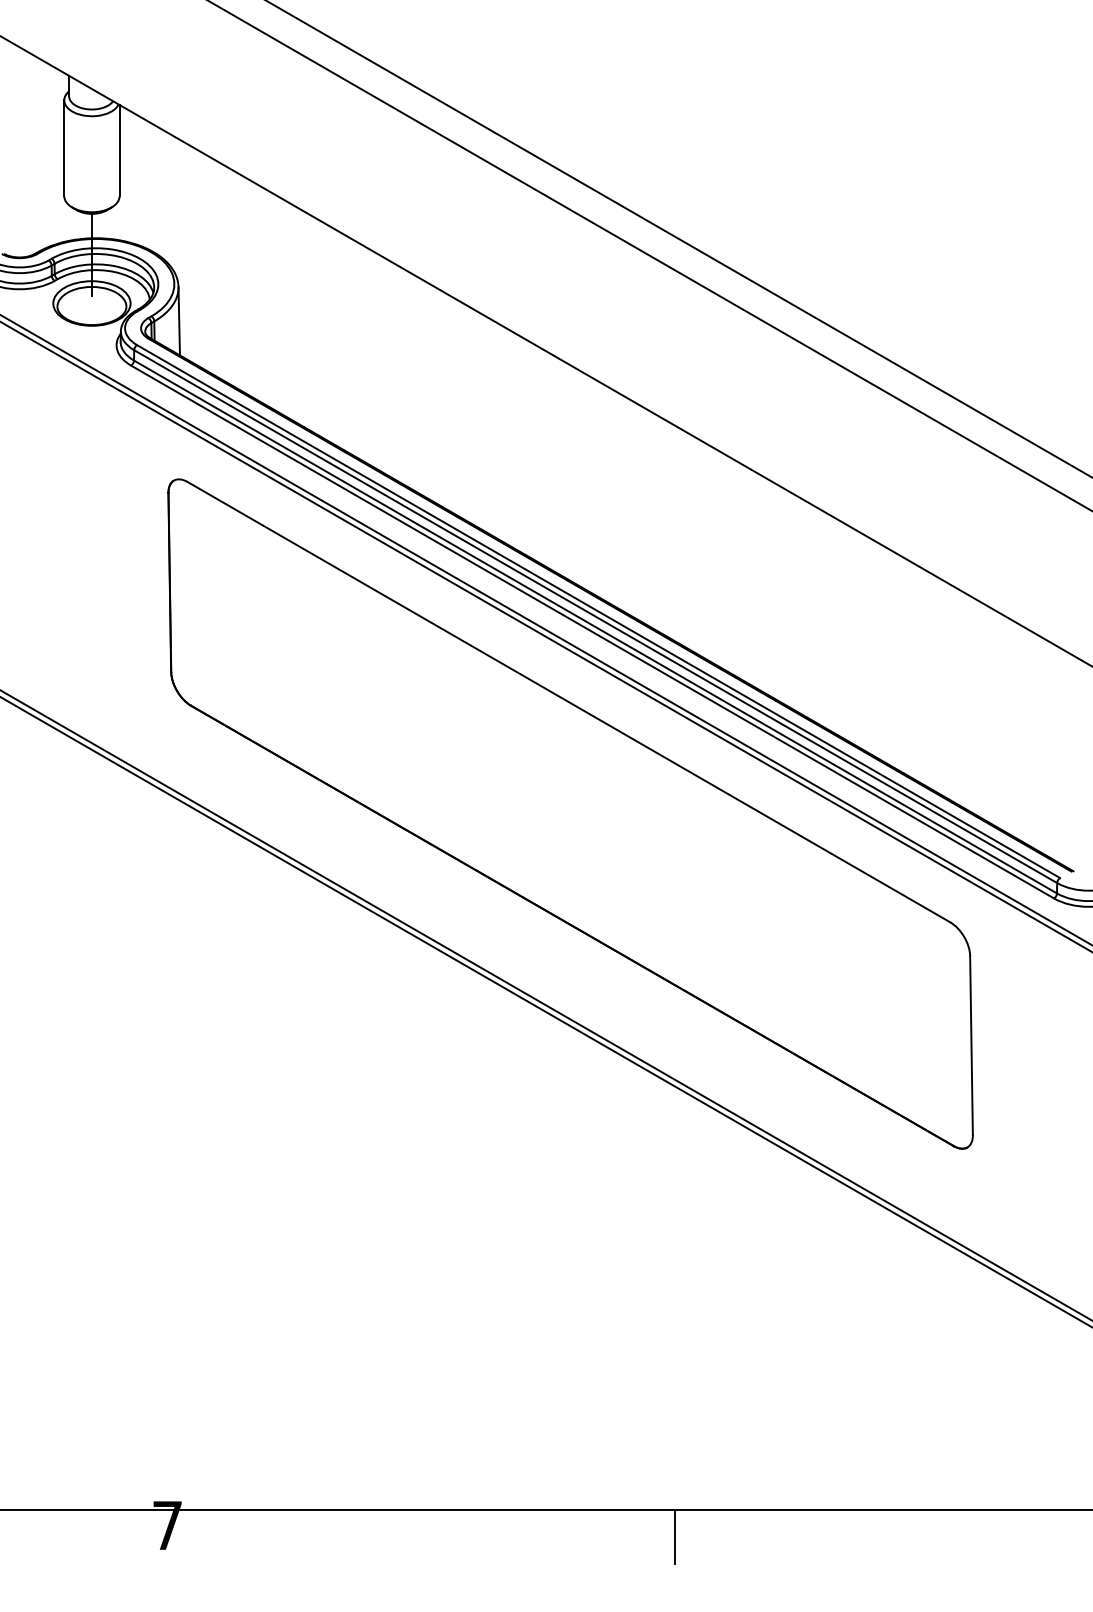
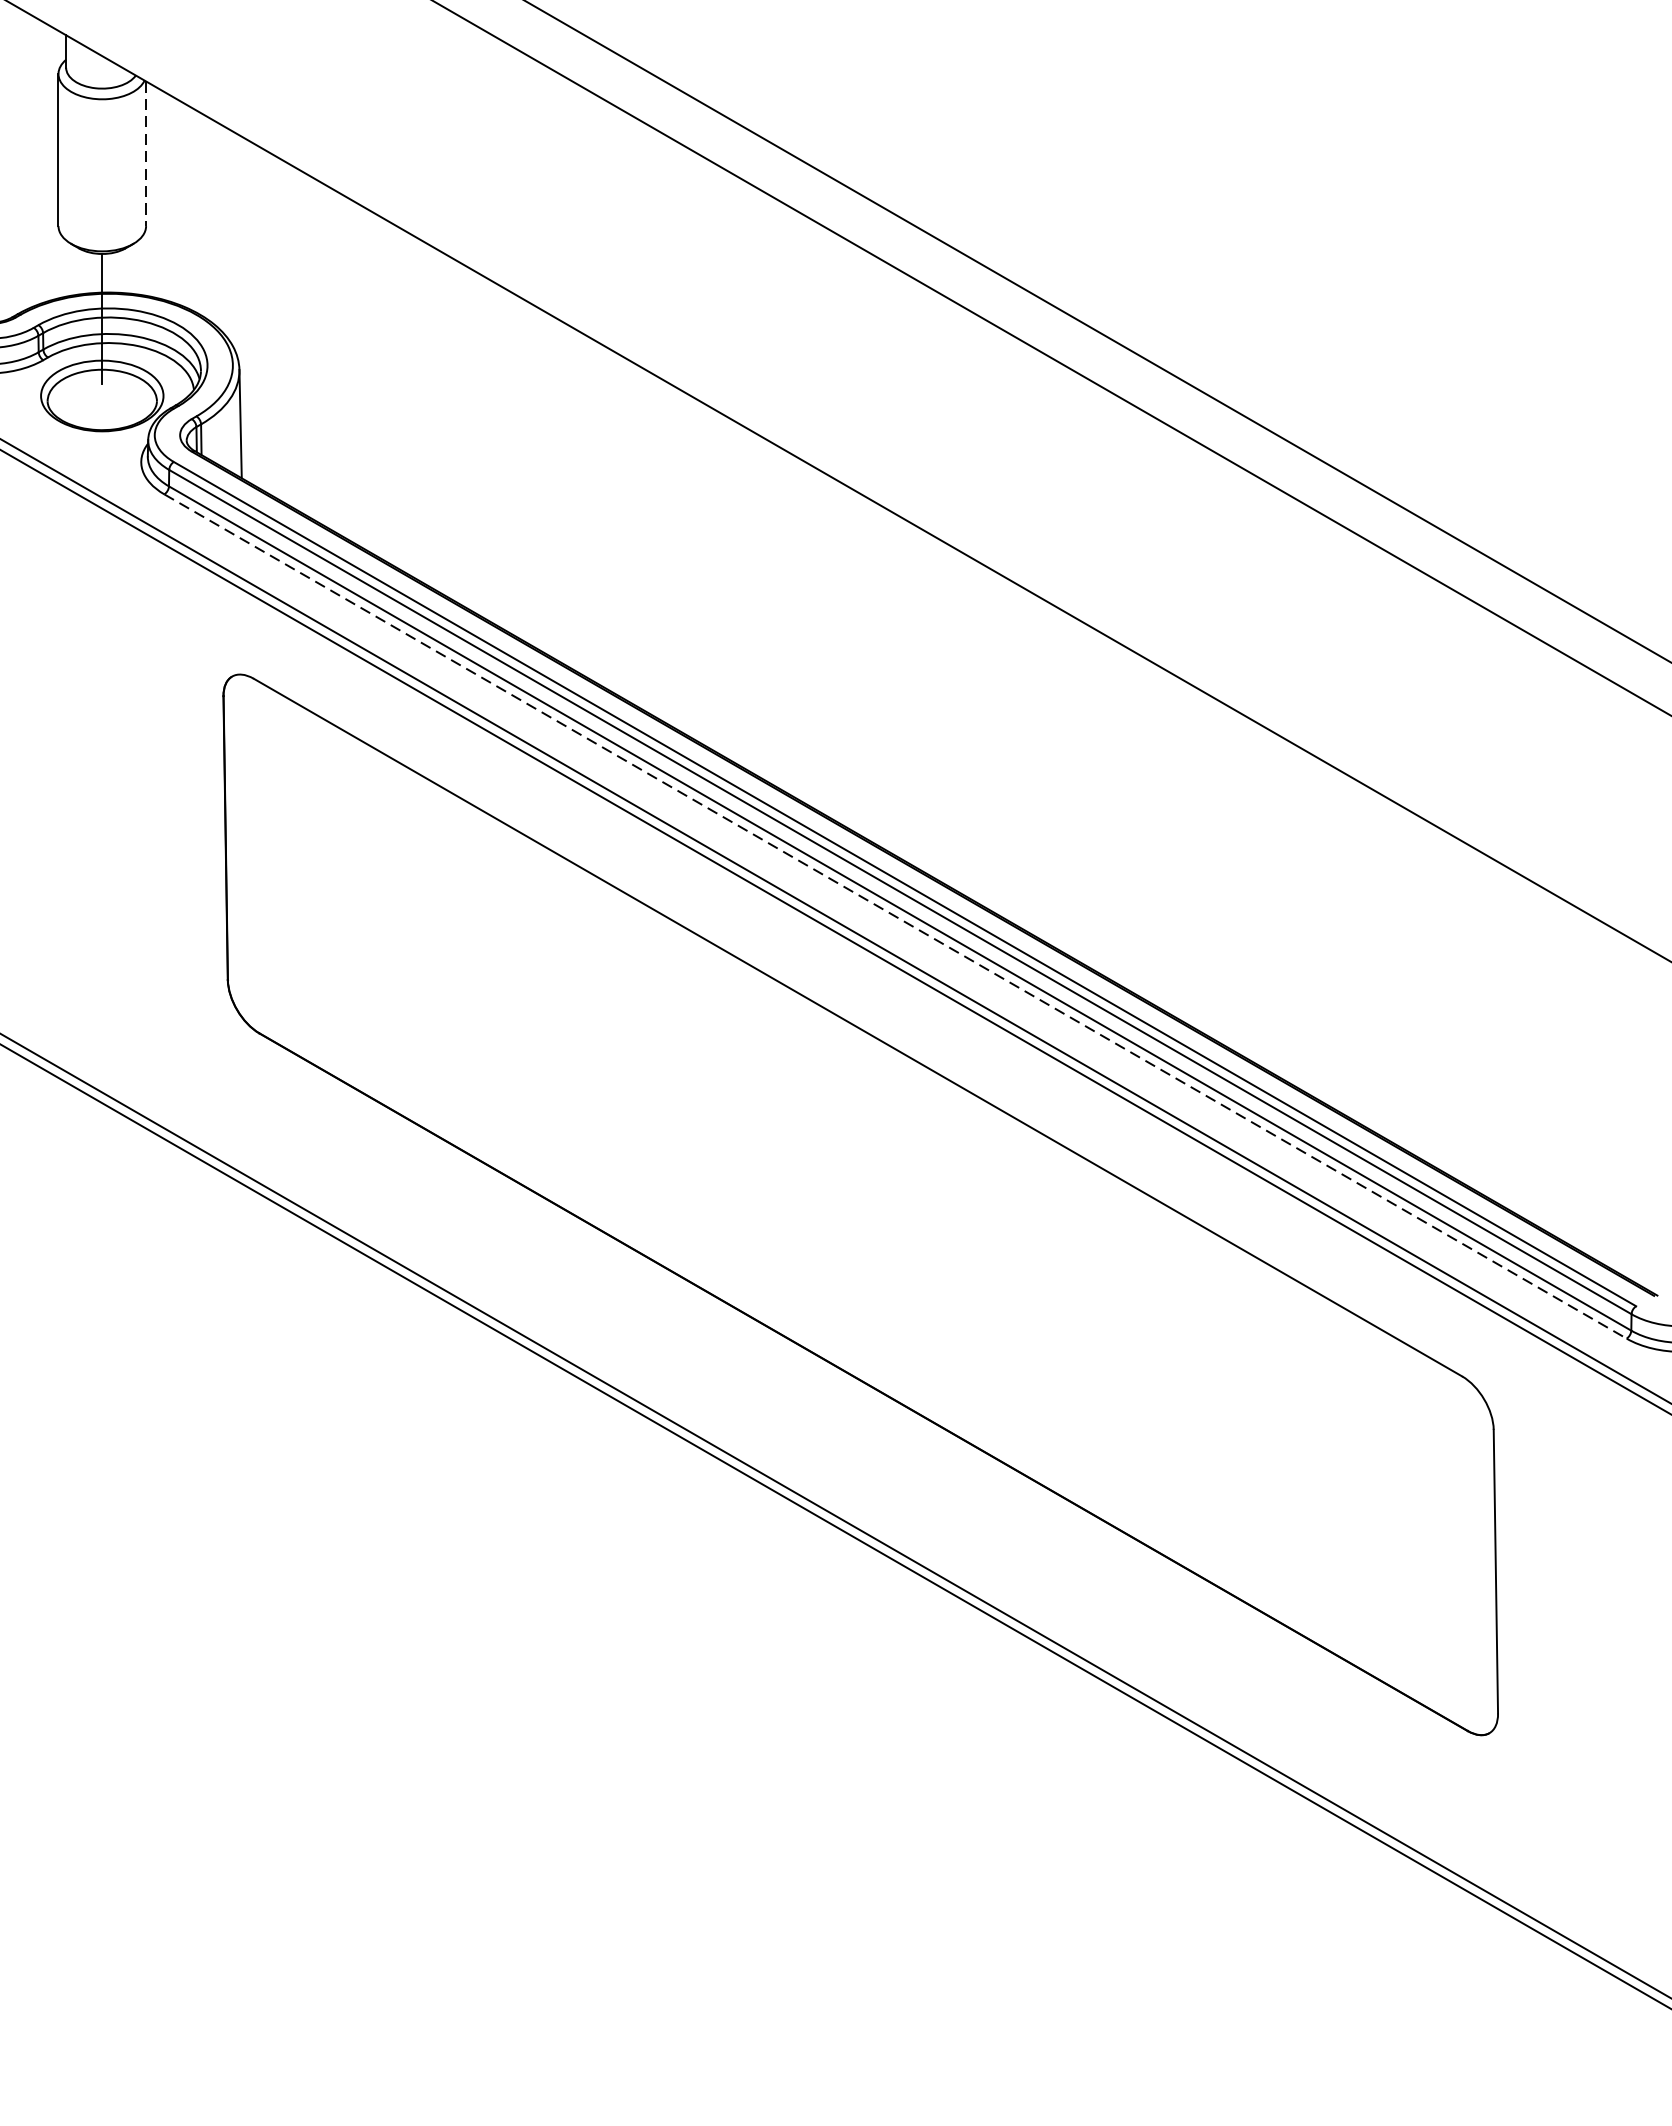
line: (119, 150) -> (145, 153), solid -> dashed
line: (592, 632) -> (895, 917), solid -> dashed

